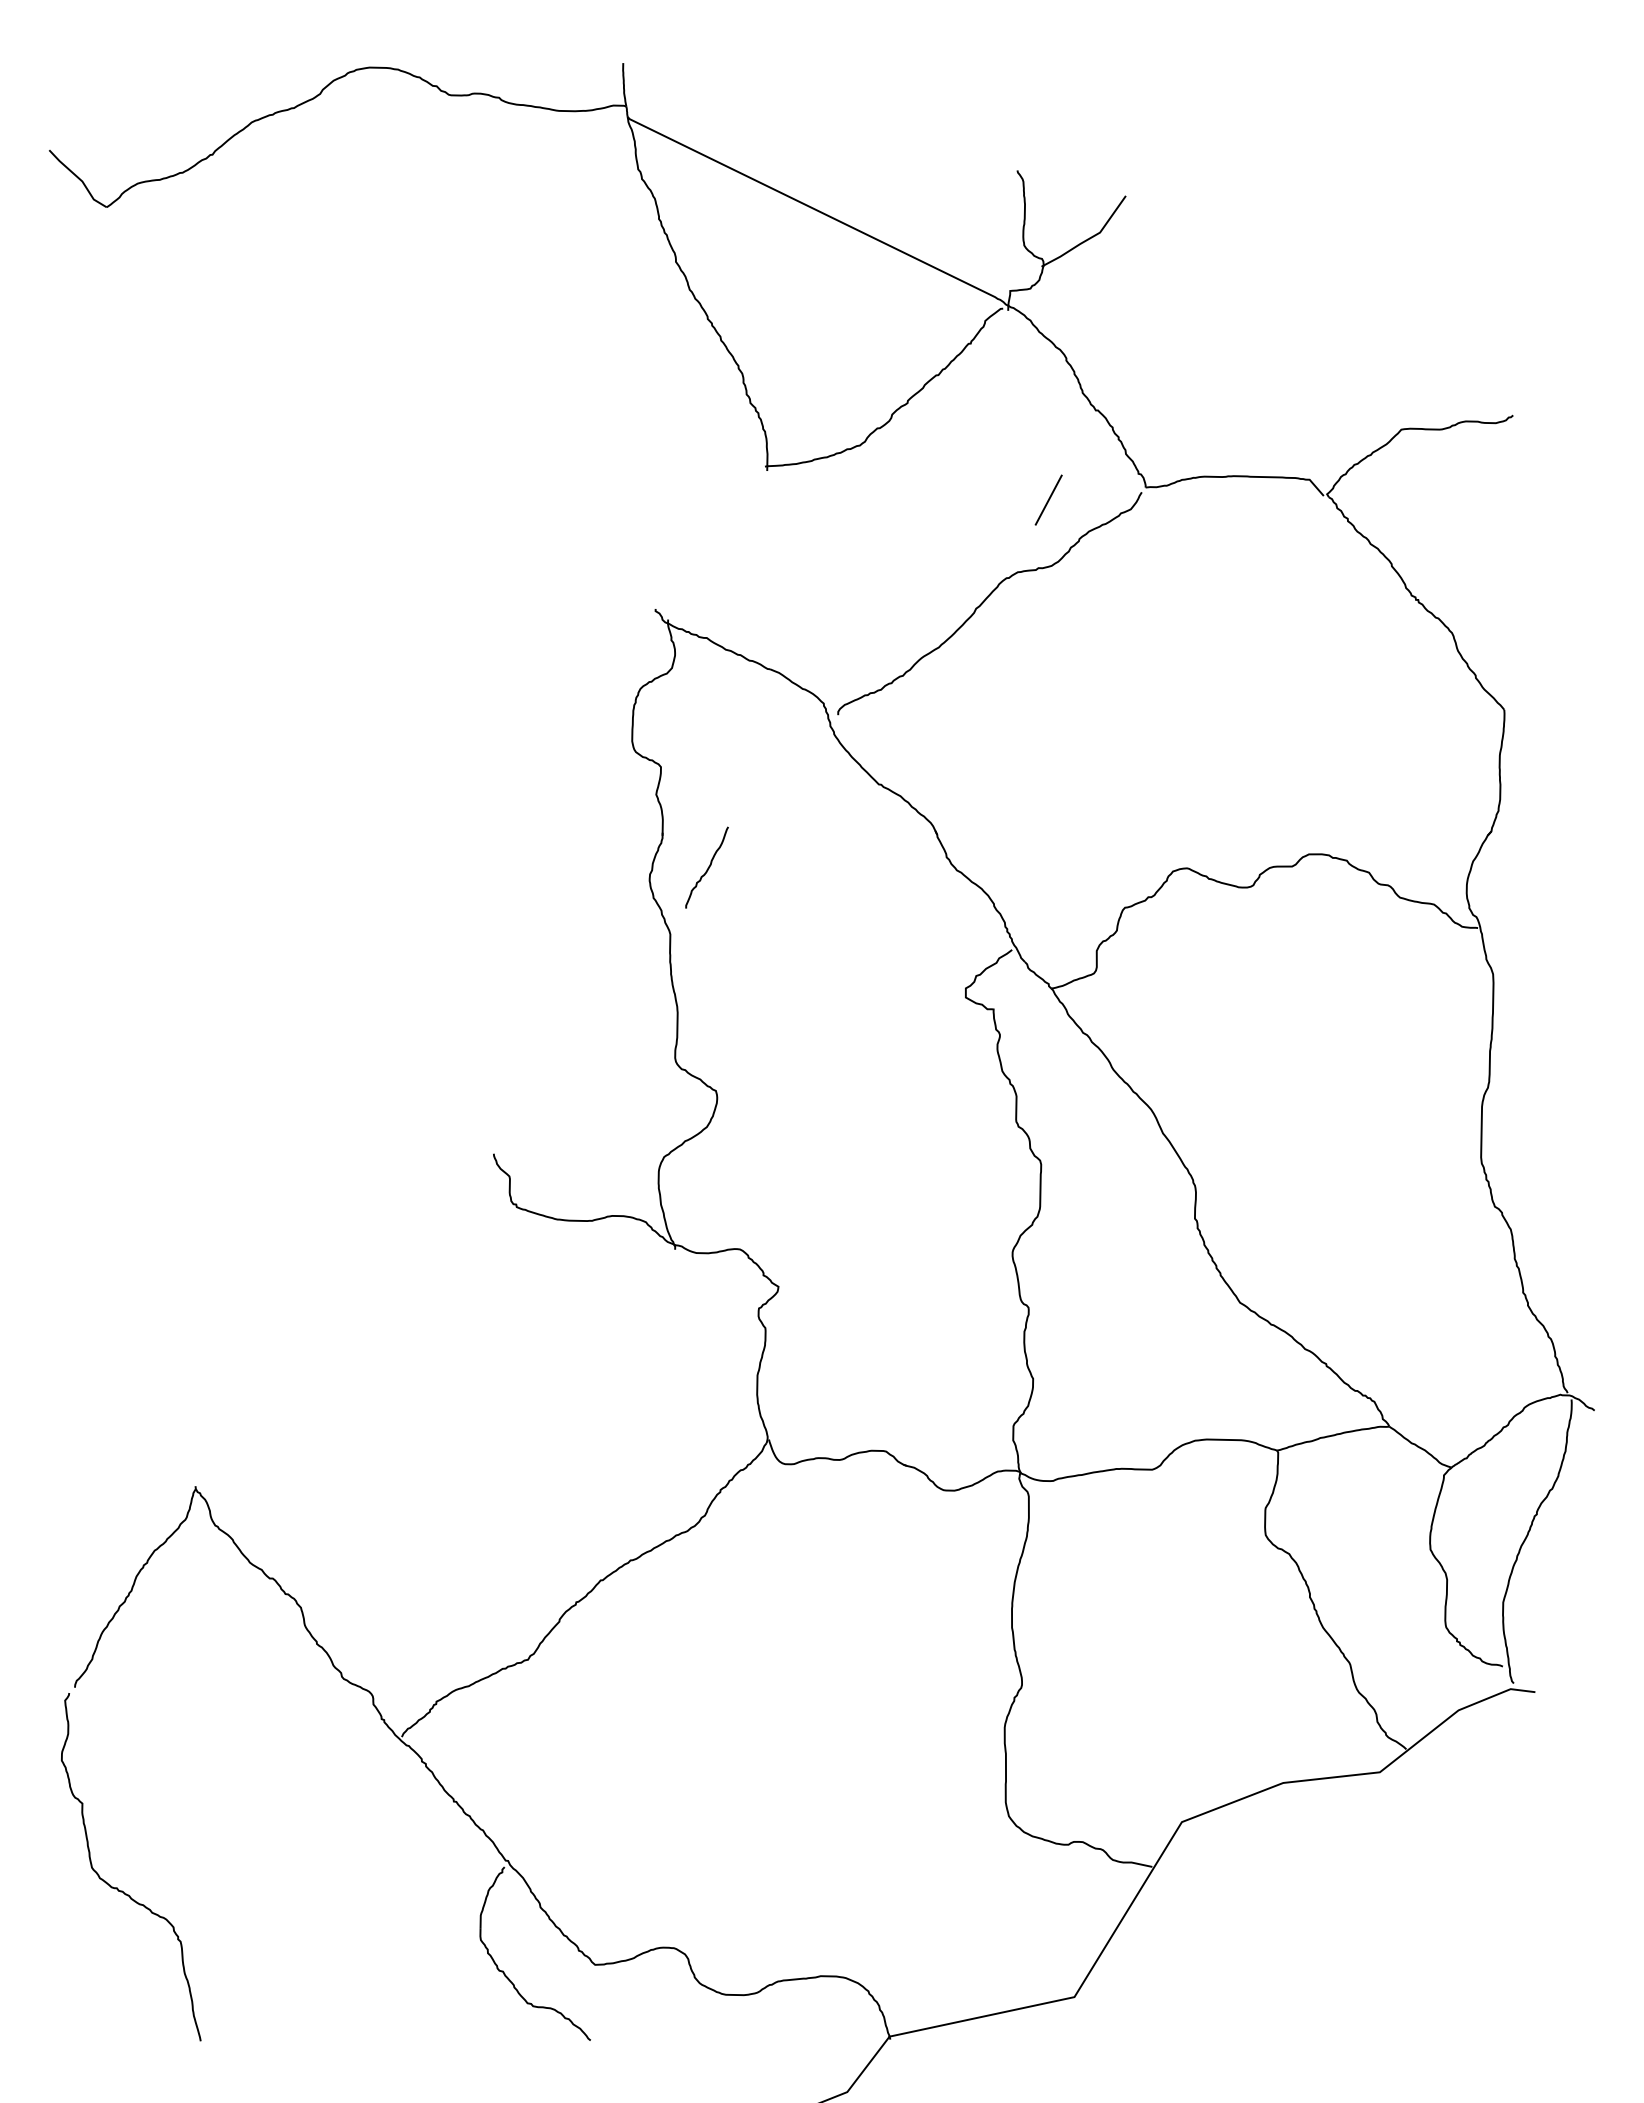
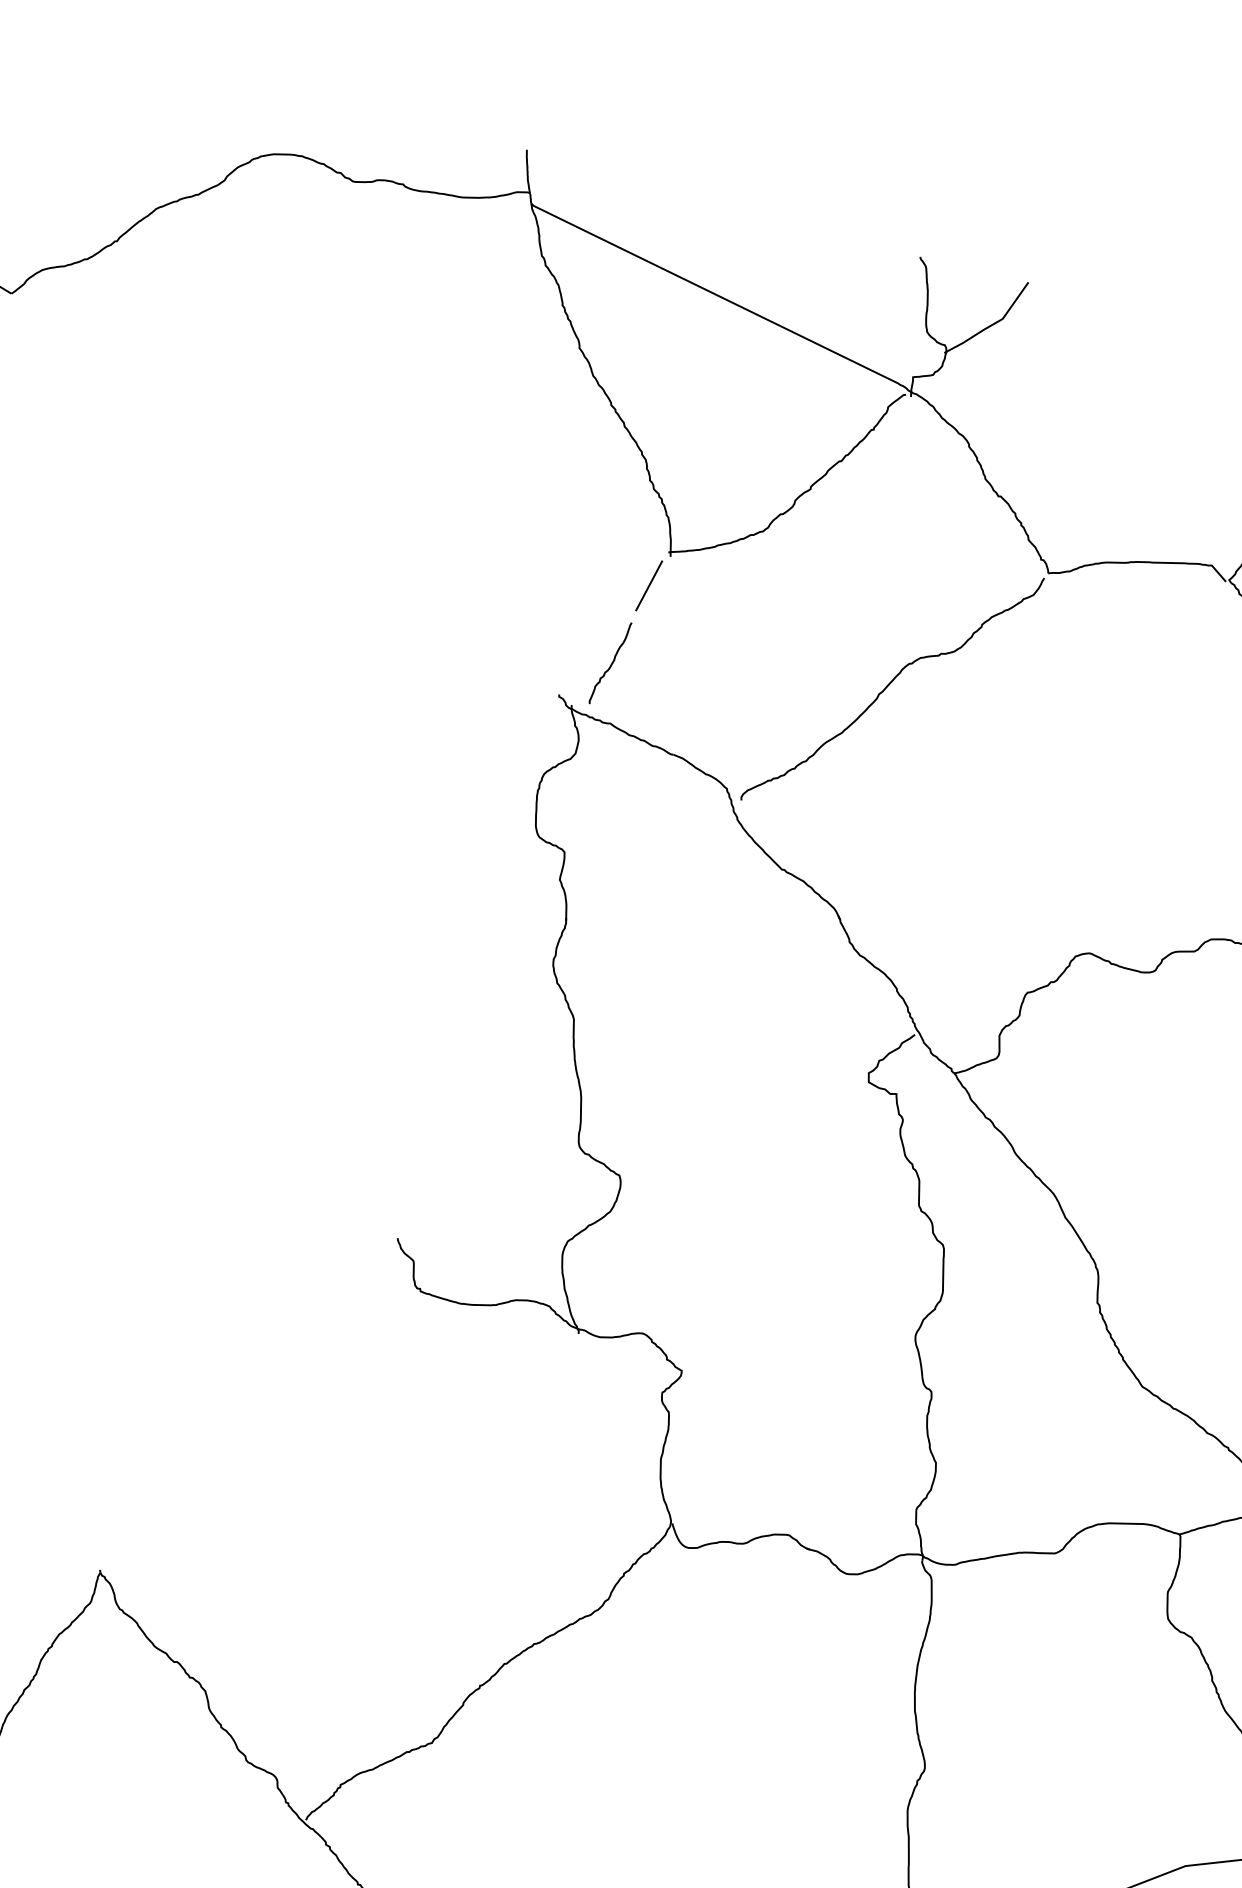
line: (1048, 499) -> (648, 585), moved
curve: (707, 868) -> (610, 664), moved

